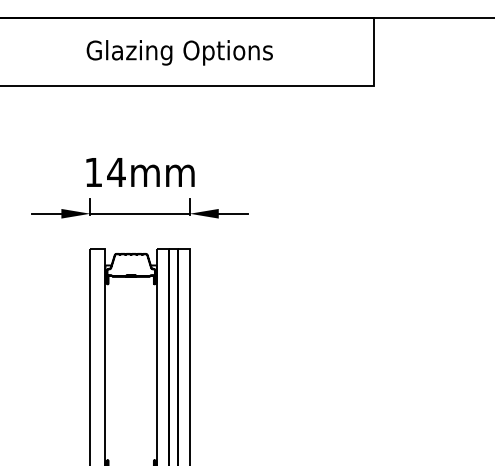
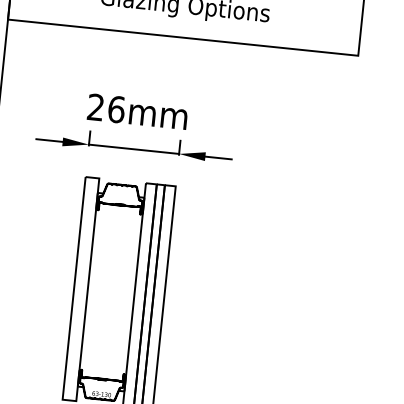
text: (105, 172) -> (106, 108), 14mm -> 26mm

